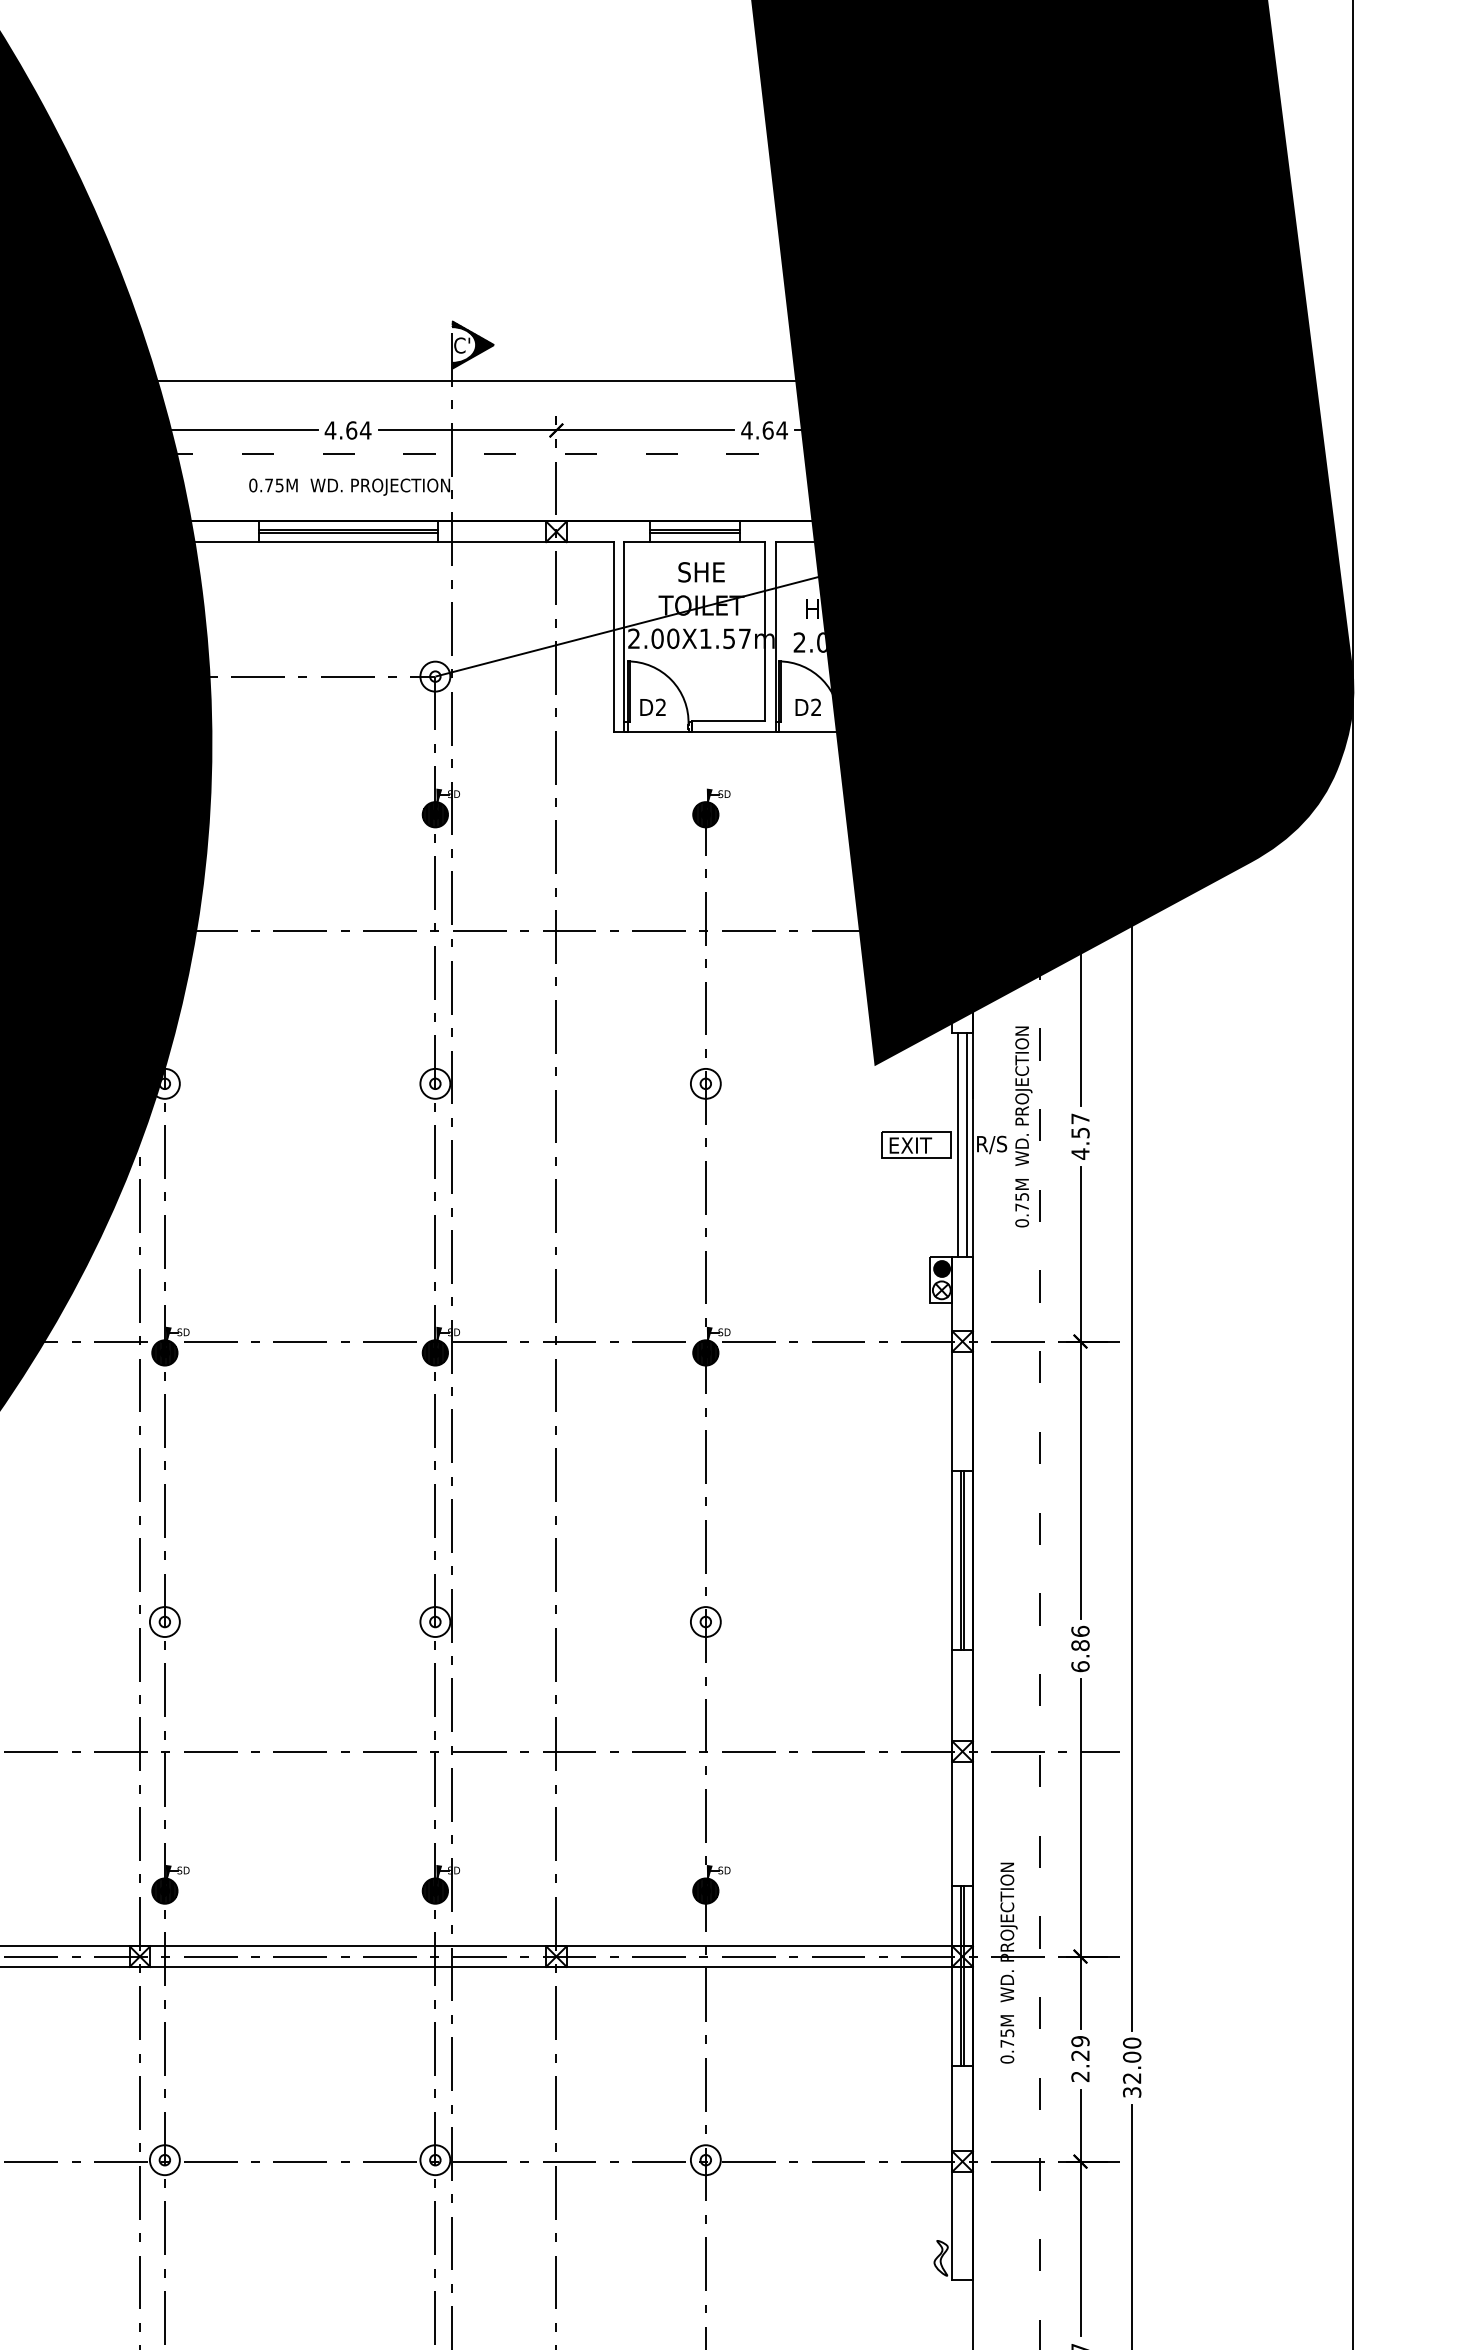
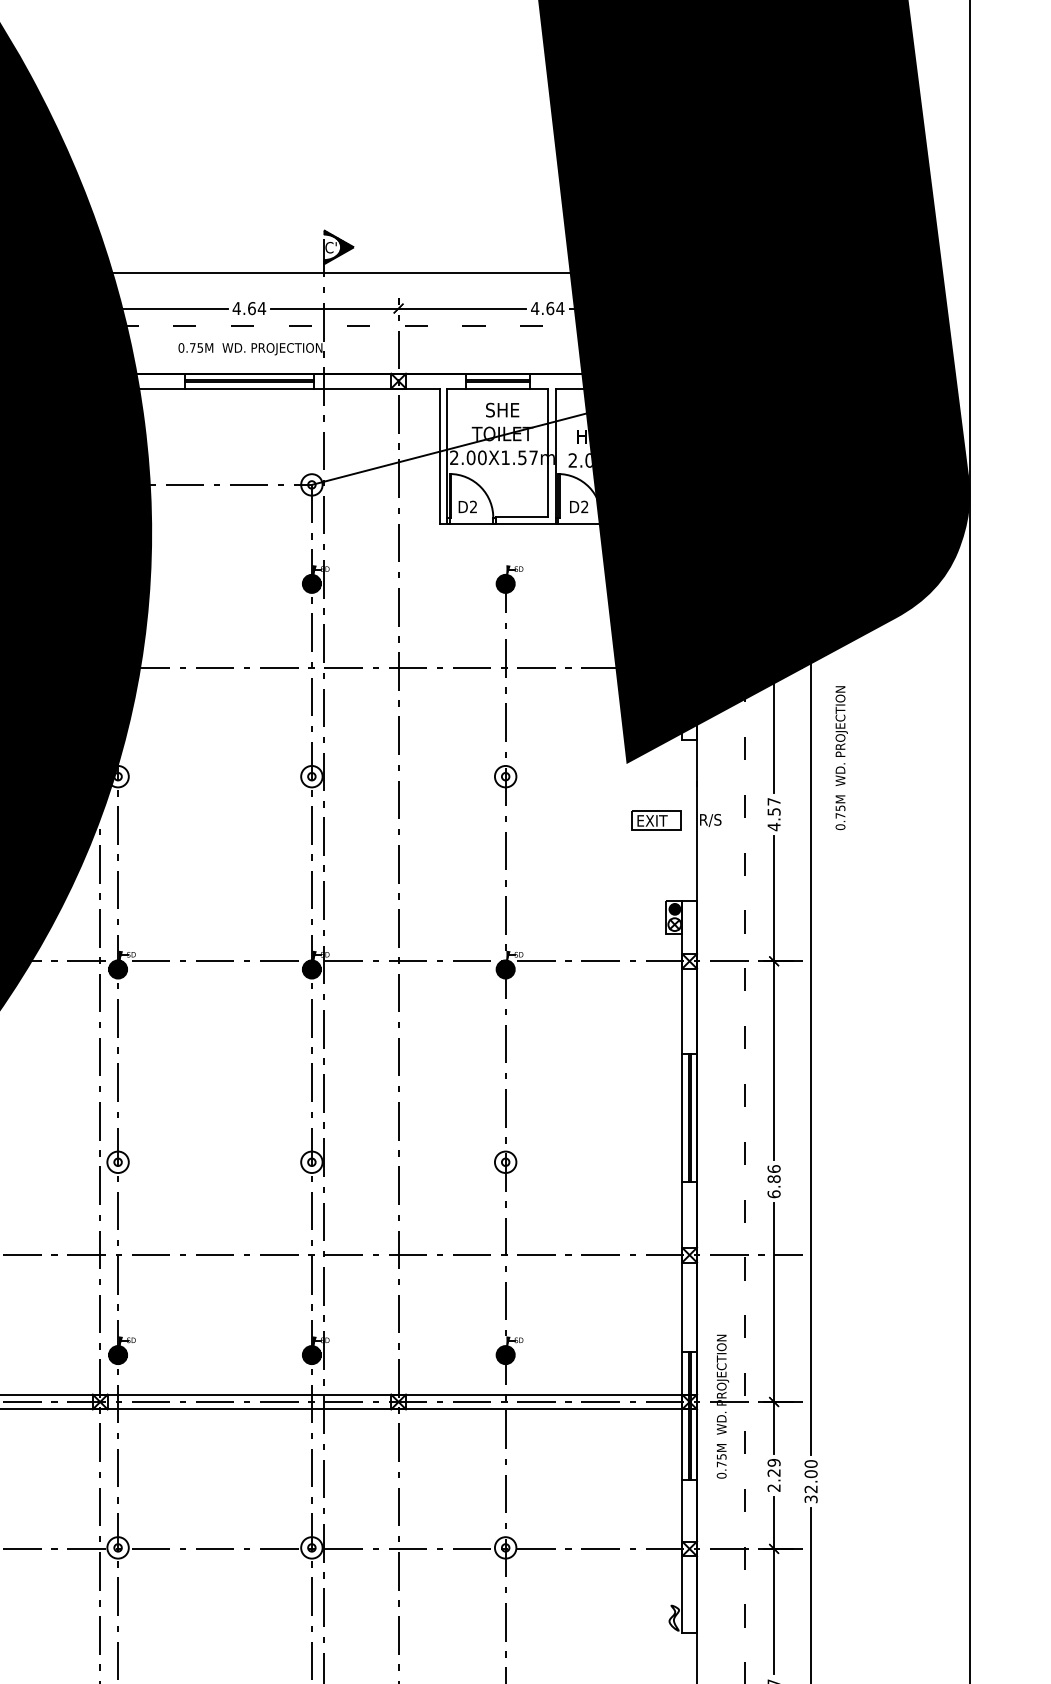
text: (1023, 1126) -> (841, 757), moved
line: (958, 1144) -> (686, 820), removed
line: (967, 1144) -> (693, 820), removed

